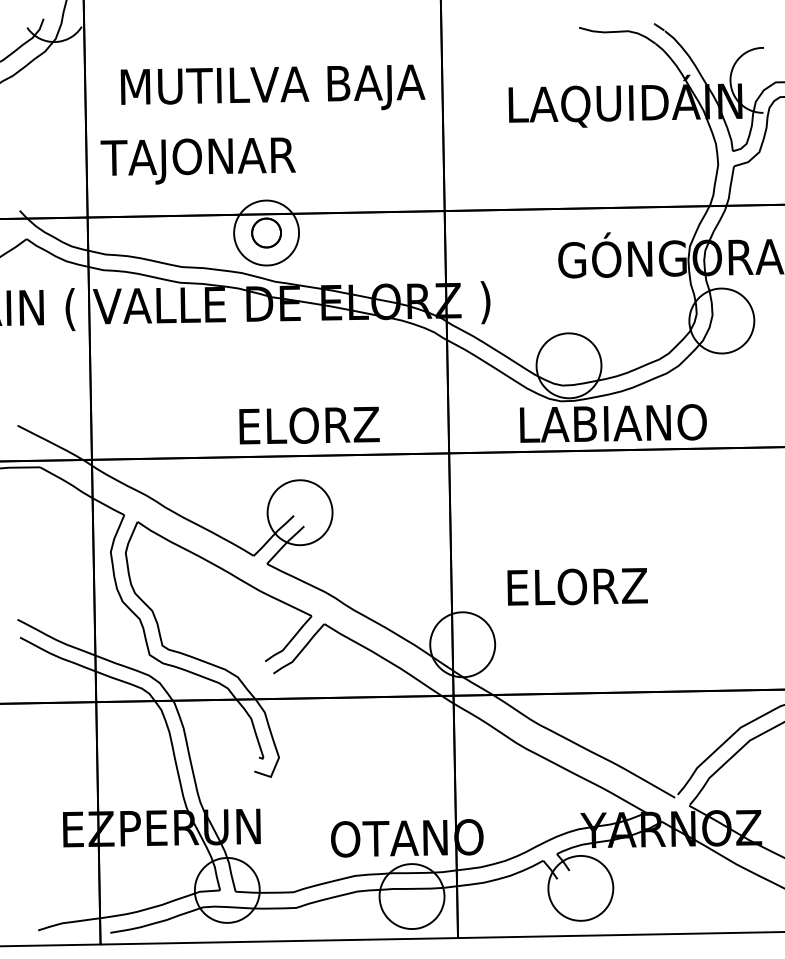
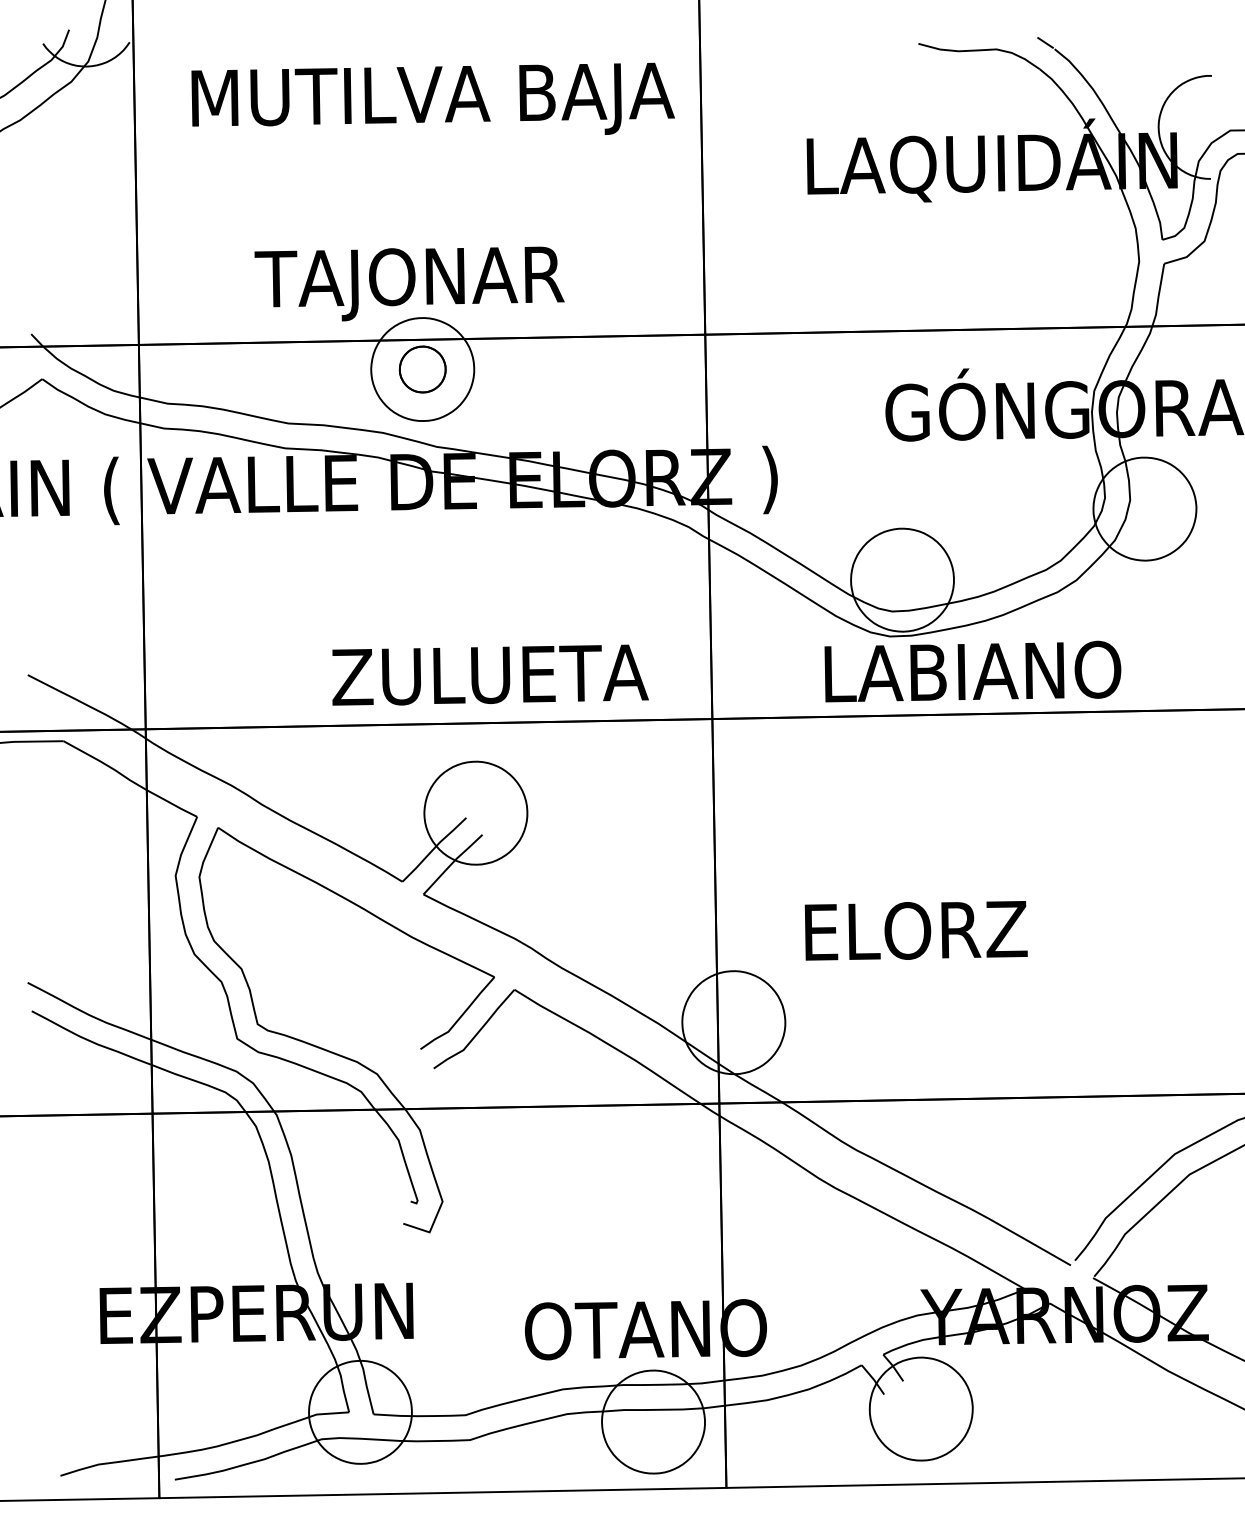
text: (272, 87) -> (432, 99), moved
text: (197, 160) -> (408, 283), moved
text: (309, 425) -> (490, 674), ELORZ -> ZULUETA

